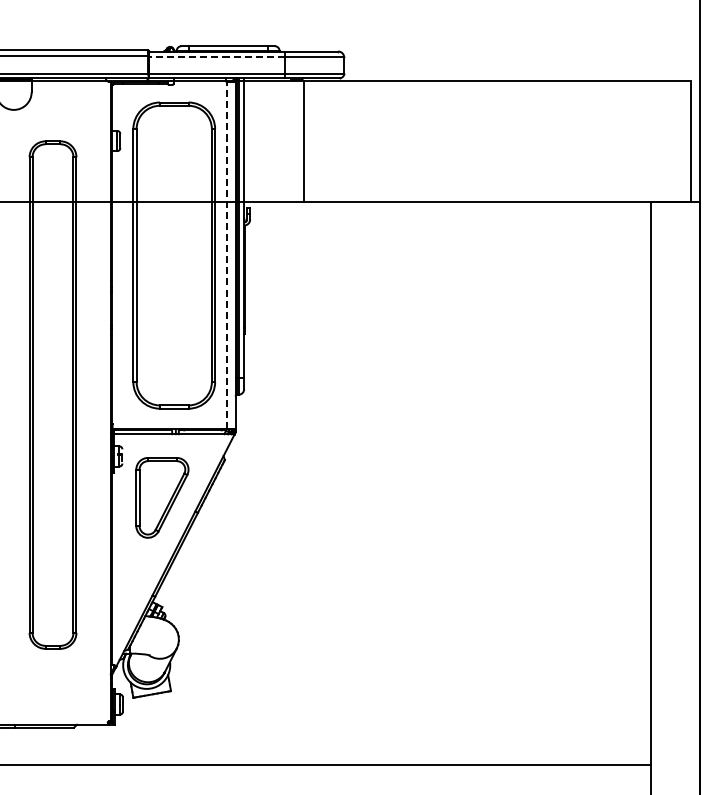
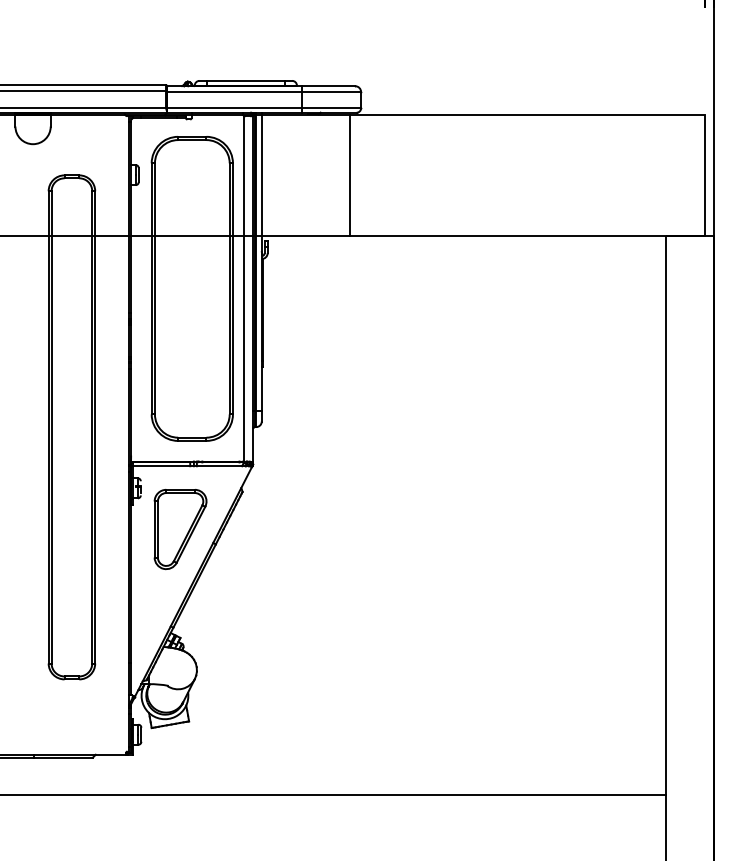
line: (216, 57) -> (234, 92), dashed -> solid
line: (304, 141) -> (350, 175), moved
line: (226, 255) -> (244, 288), dashed -> solid

